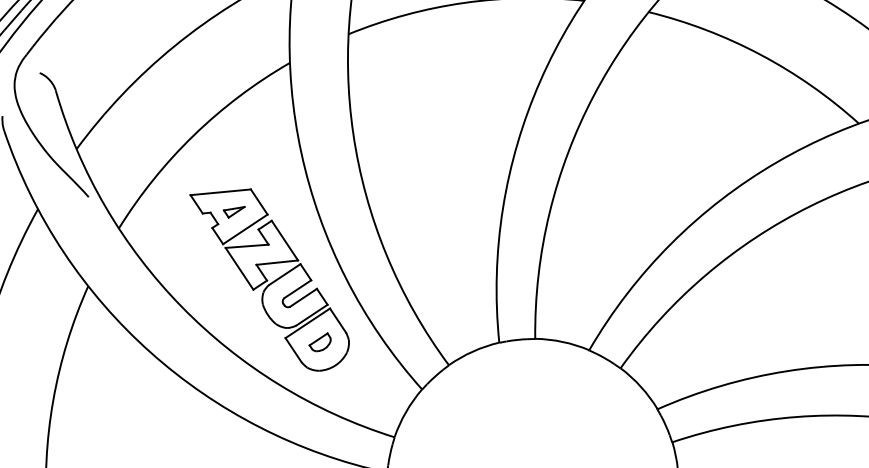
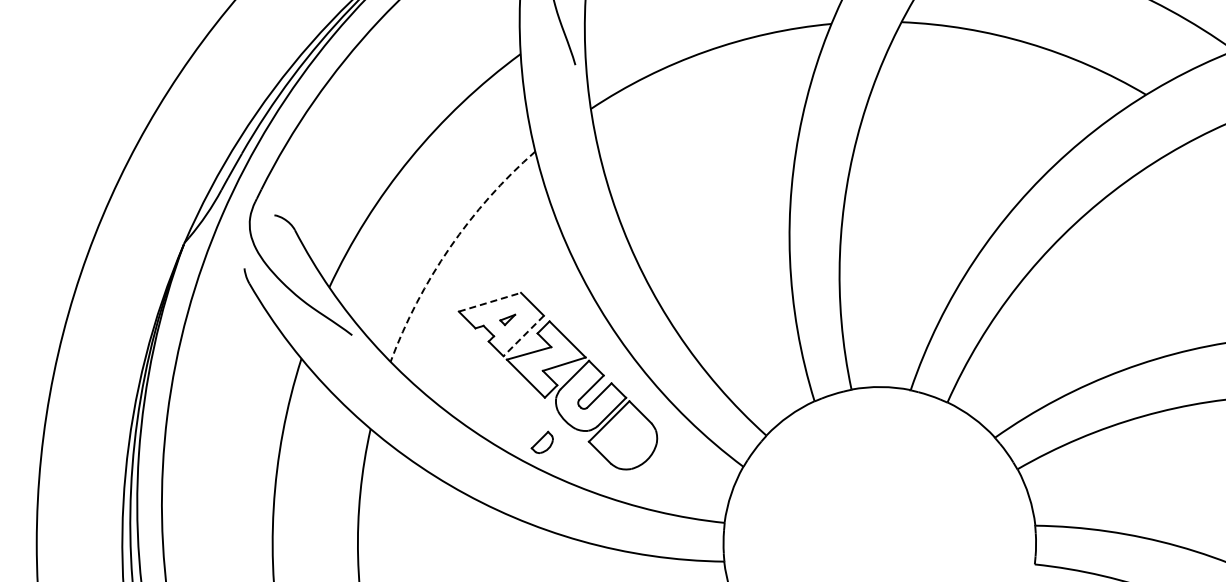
arc: (193, 134) -> (449, 247), solid -> dashed
line: (221, 192) -> (490, 302), solid -> dashed
part: (233, 211) -> (507, 319), size x0.7
line: (245, 229) -> (523, 336), solid -> dashed
part: (319, 340) -> (541, 441), moved

